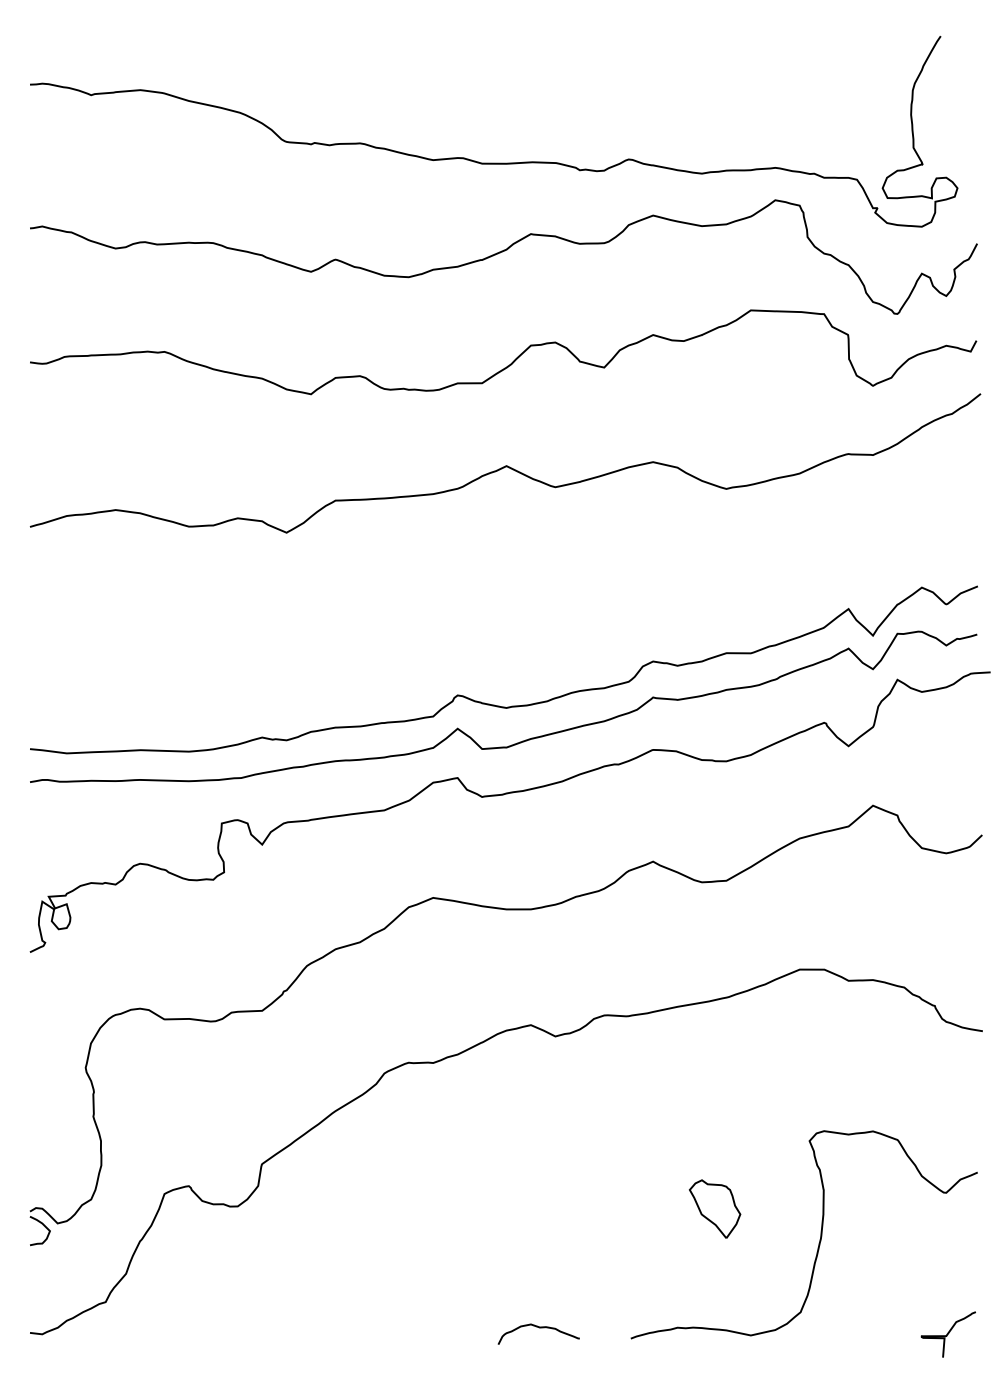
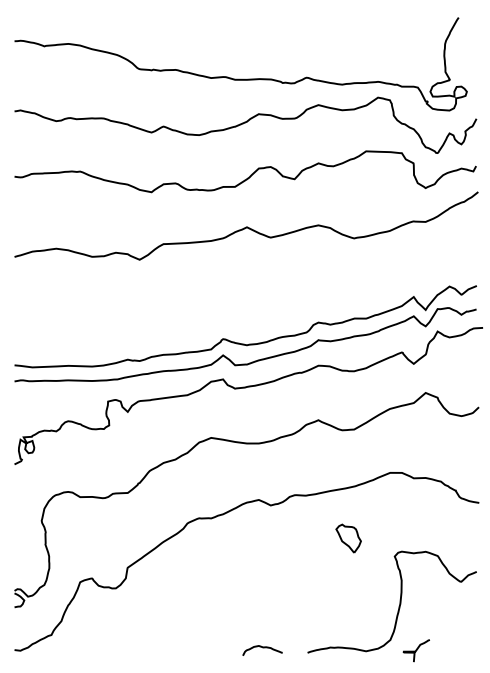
part: (714, 1208) -> (348, 538), moved
curve: (946, 1333) -> (415, 650), moved

